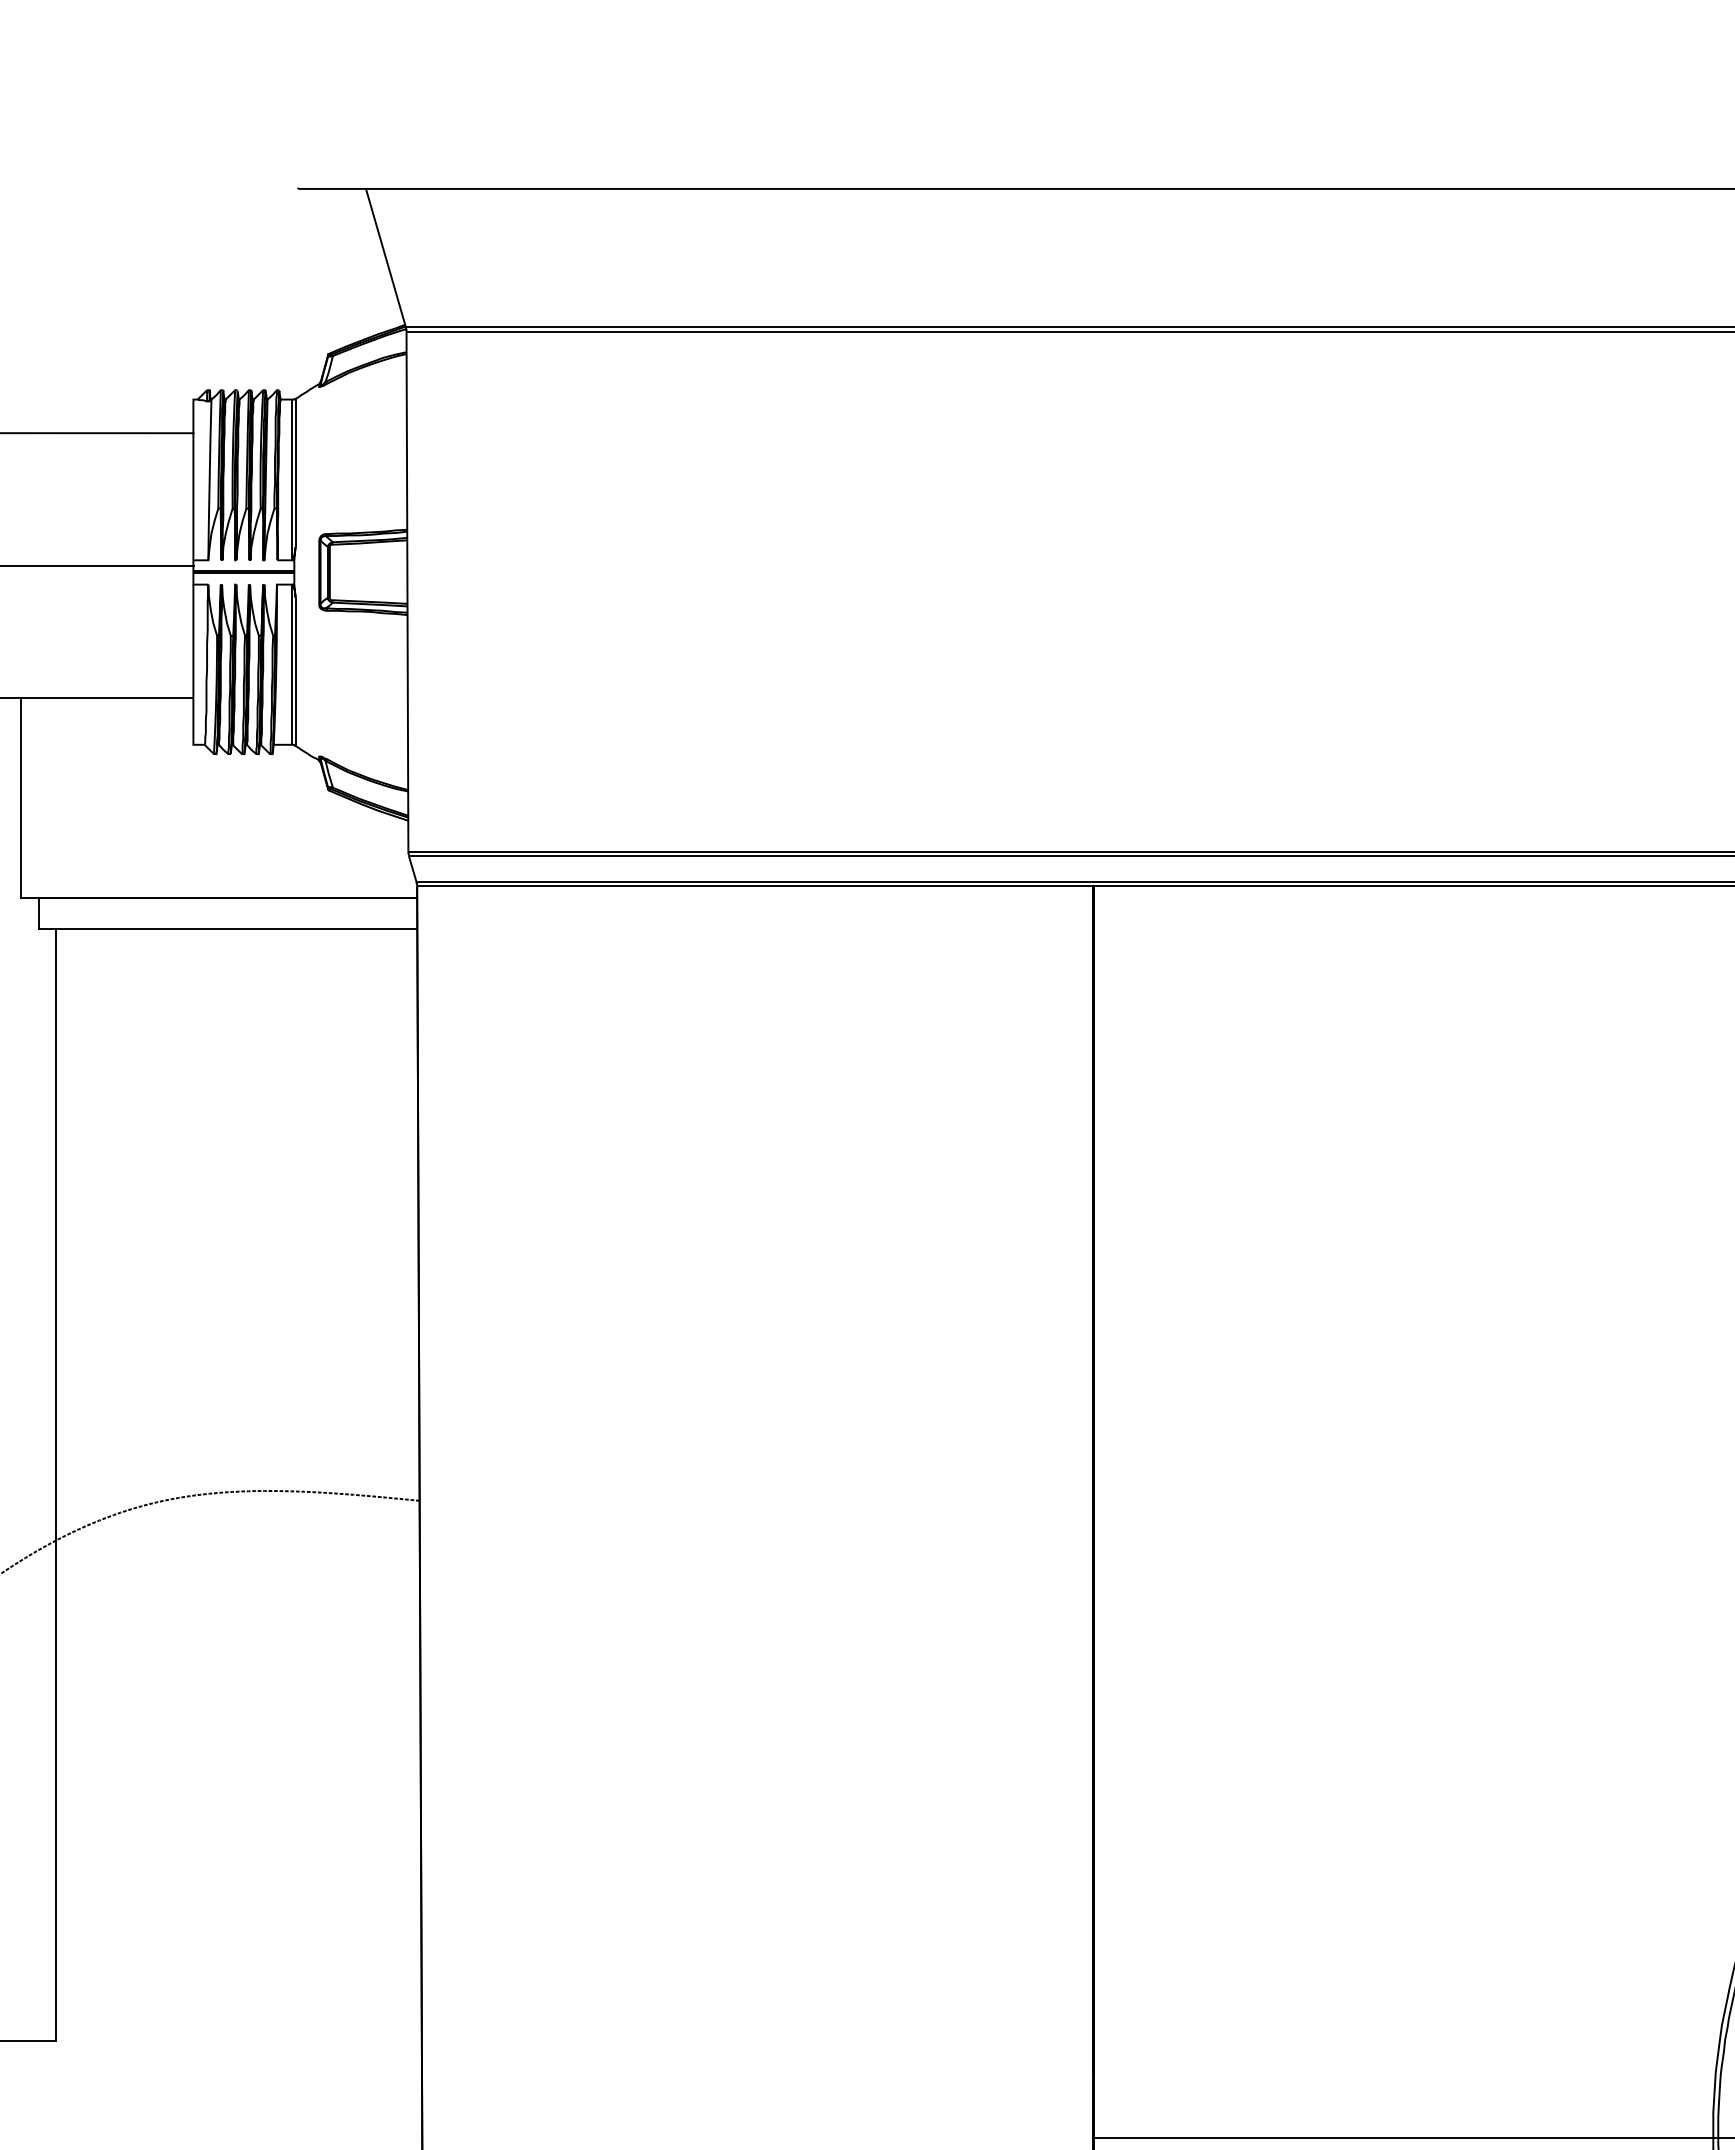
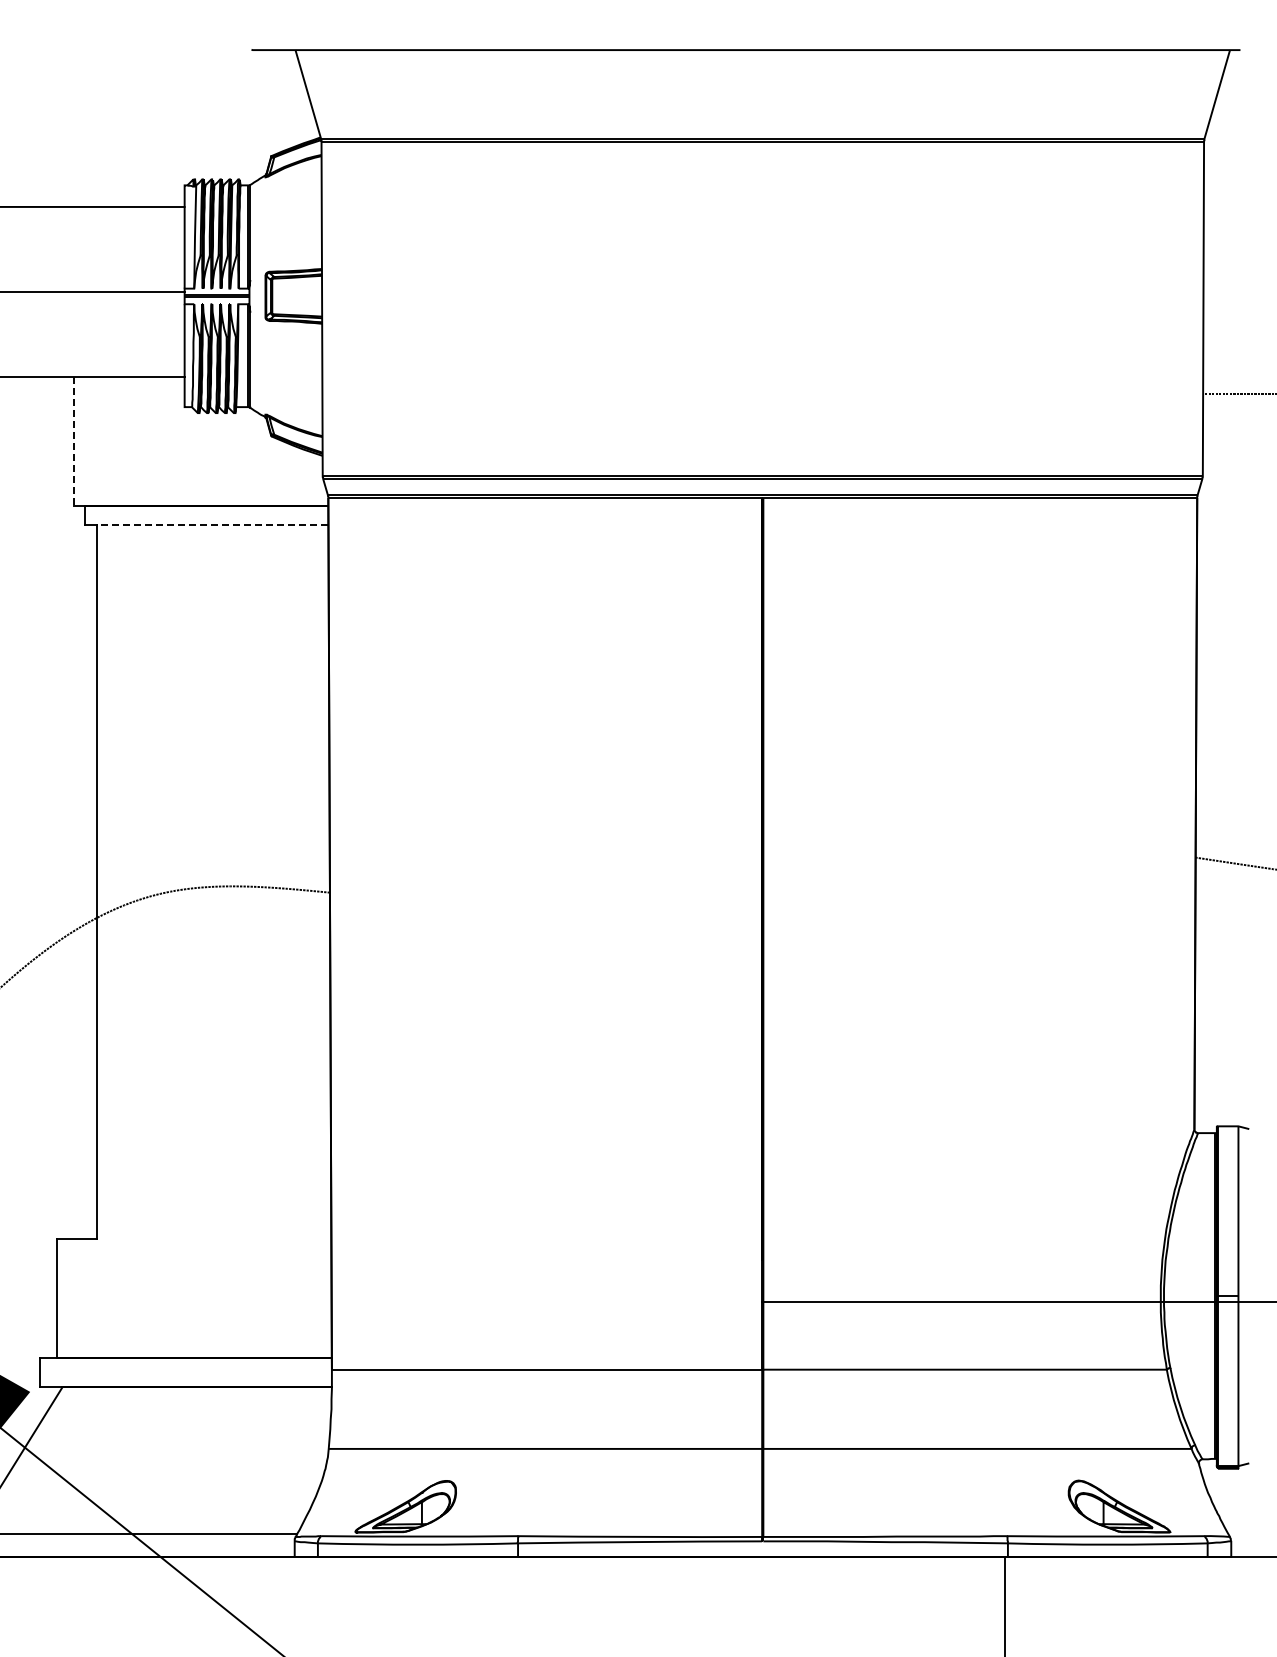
line: (20, 798) -> (73, 441), solid -> dashed
line: (236, 929) -> (212, 525), solid -> dashed

